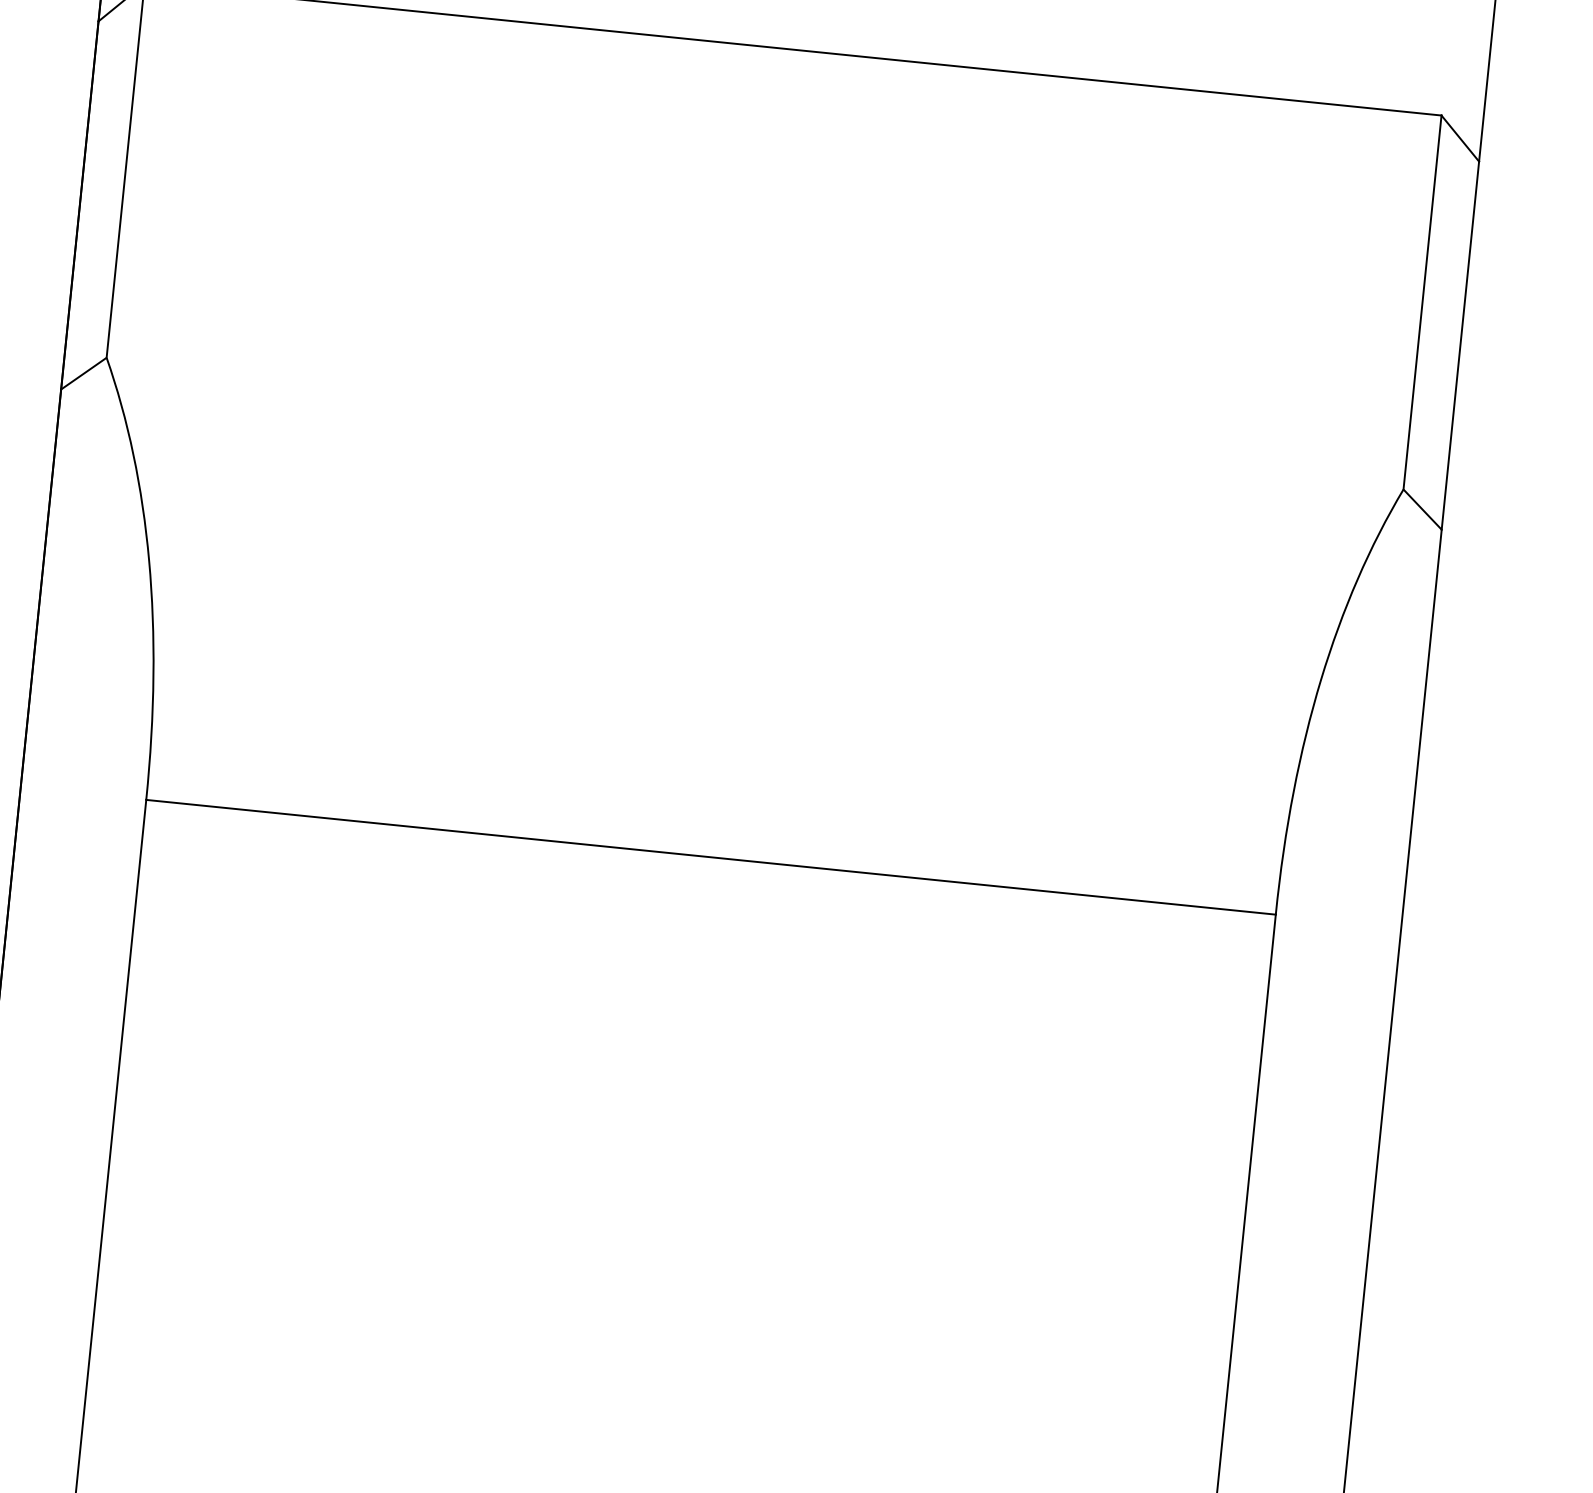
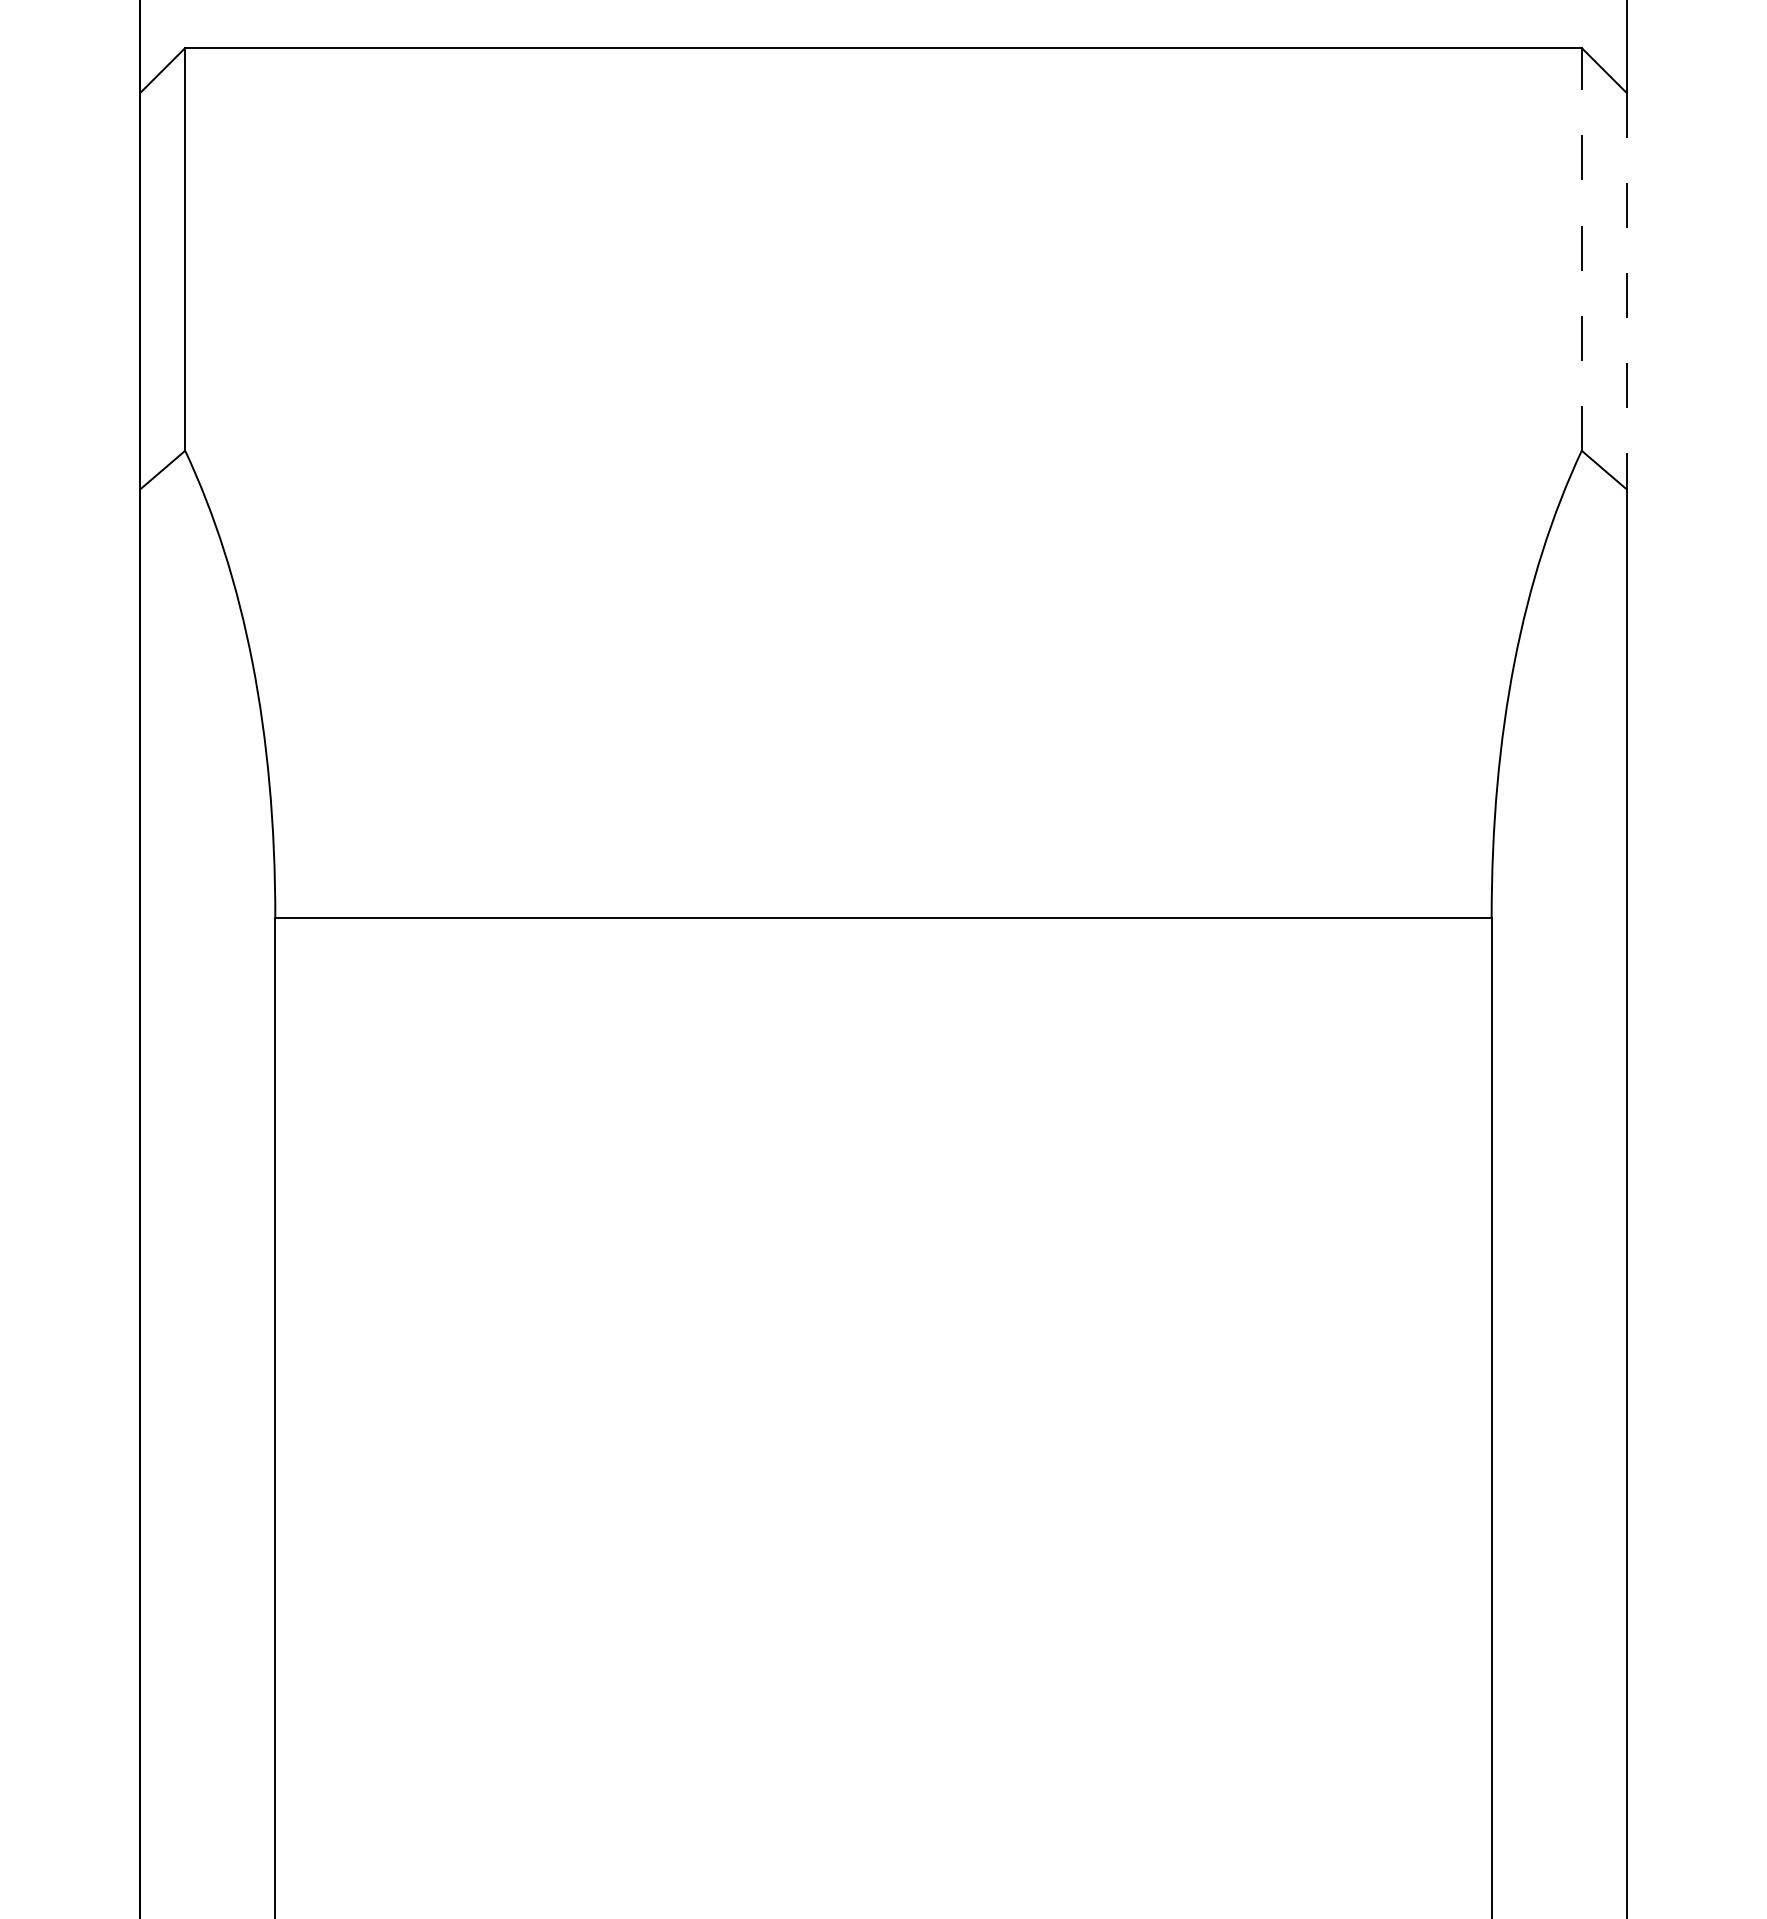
line: (1422, 301) -> (1581, 248), solid -> dashed
line: (1460, 345) -> (1626, 291), solid -> dashed

